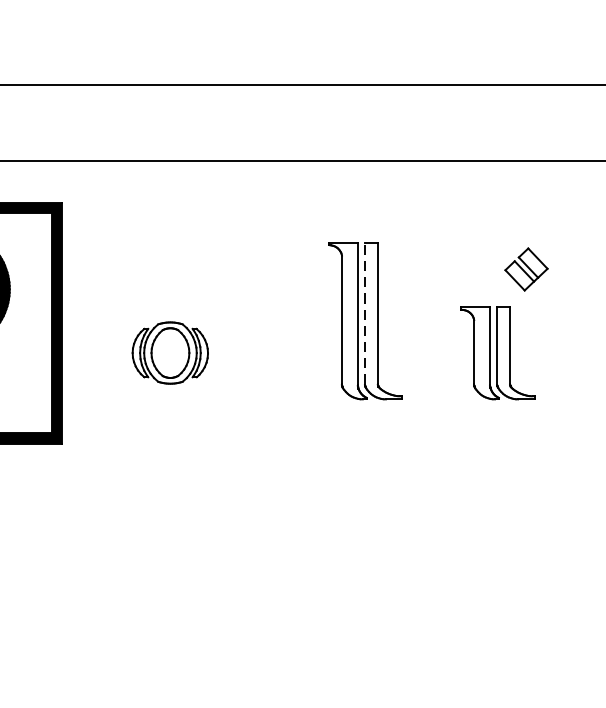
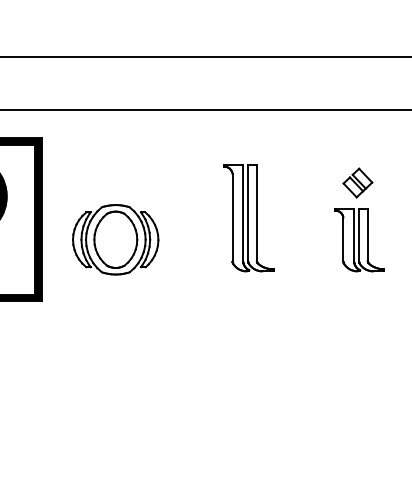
line: (365, 312) -> (248, 212), dashed -> solid
part: (169, 352) -> (115, 239), size x1.67
part: (497, 354) -> (359, 240), moved

